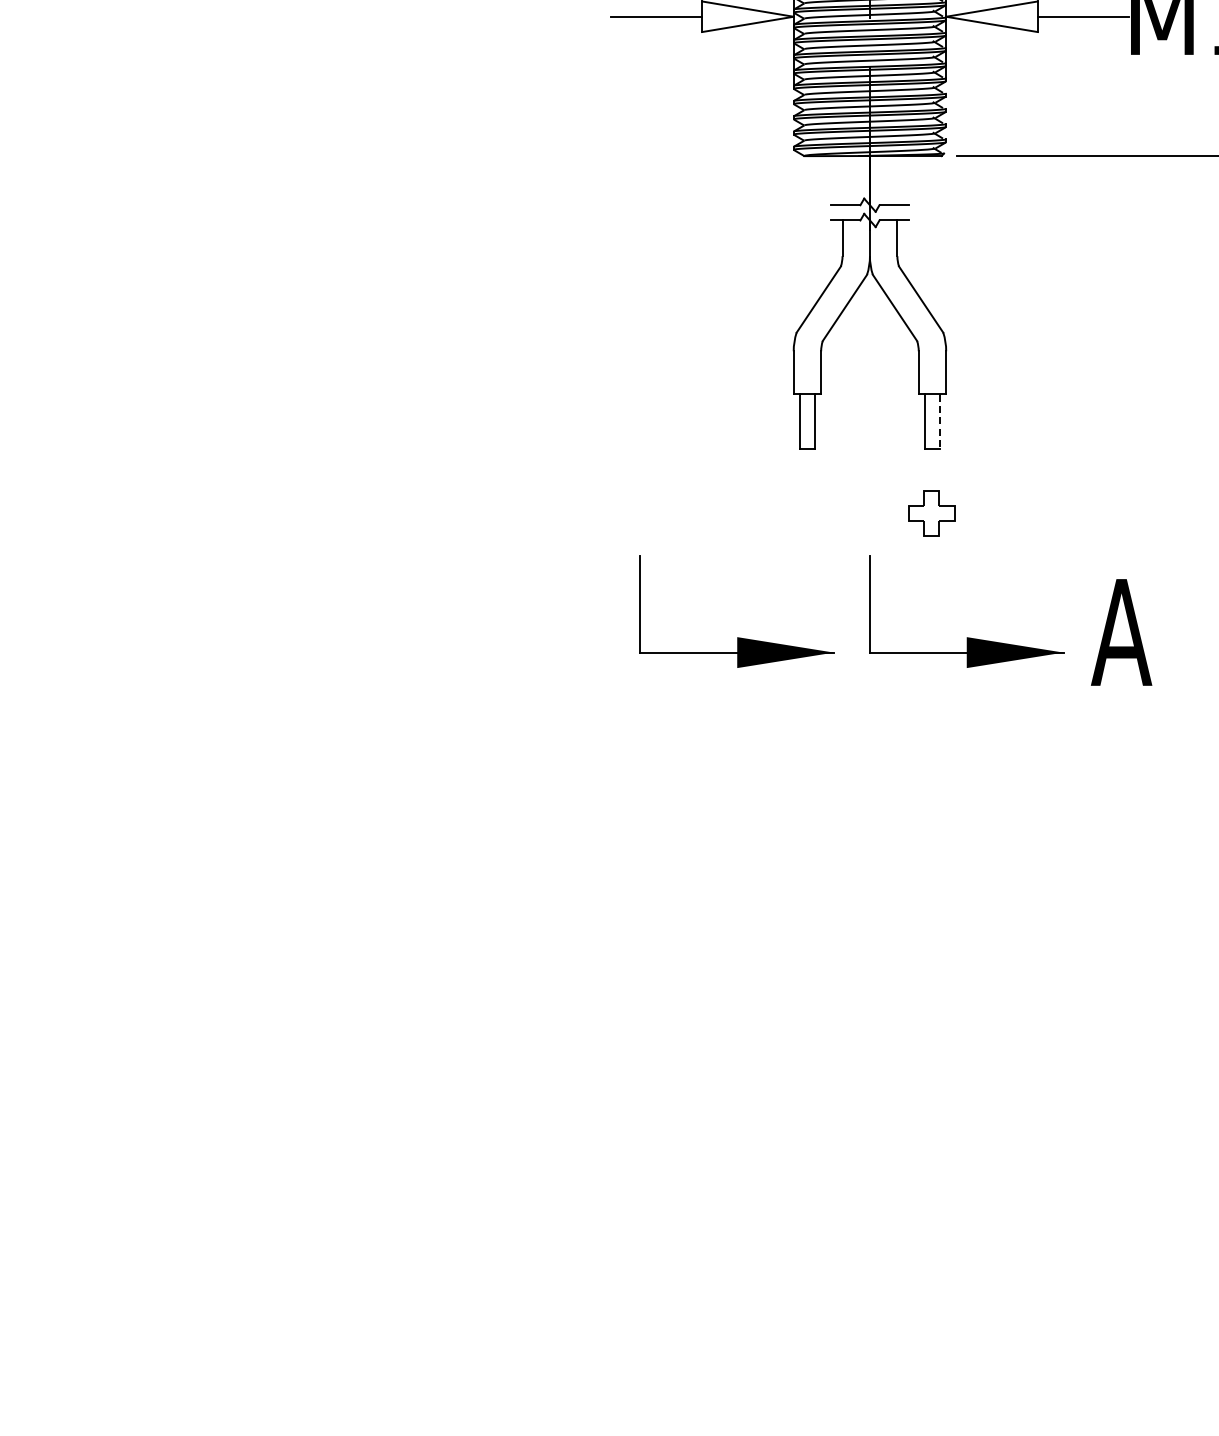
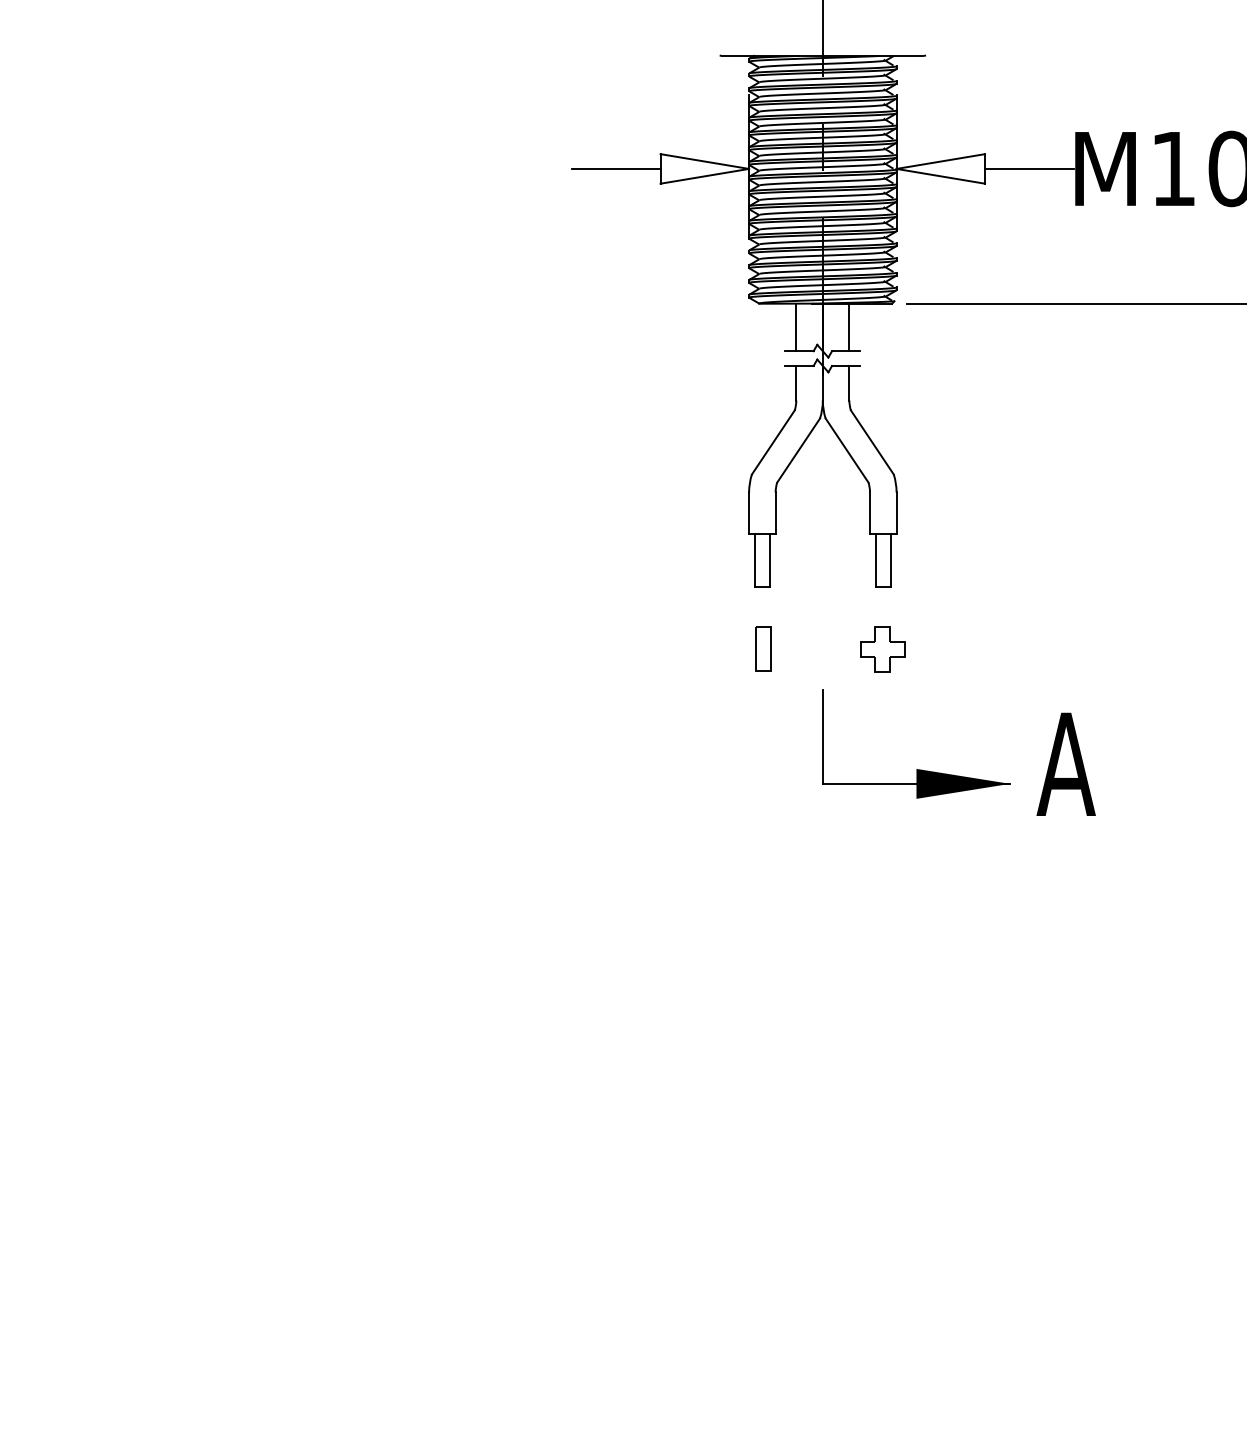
line: (842, 180) -> (796, 327), added
line: (897, 180) -> (849, 327), added
line: (939, 421) -> (890, 560), dashed -> solid
part: (808, 512) -> (763, 648), added
part: (737, 637) -> (694, 769), removed

